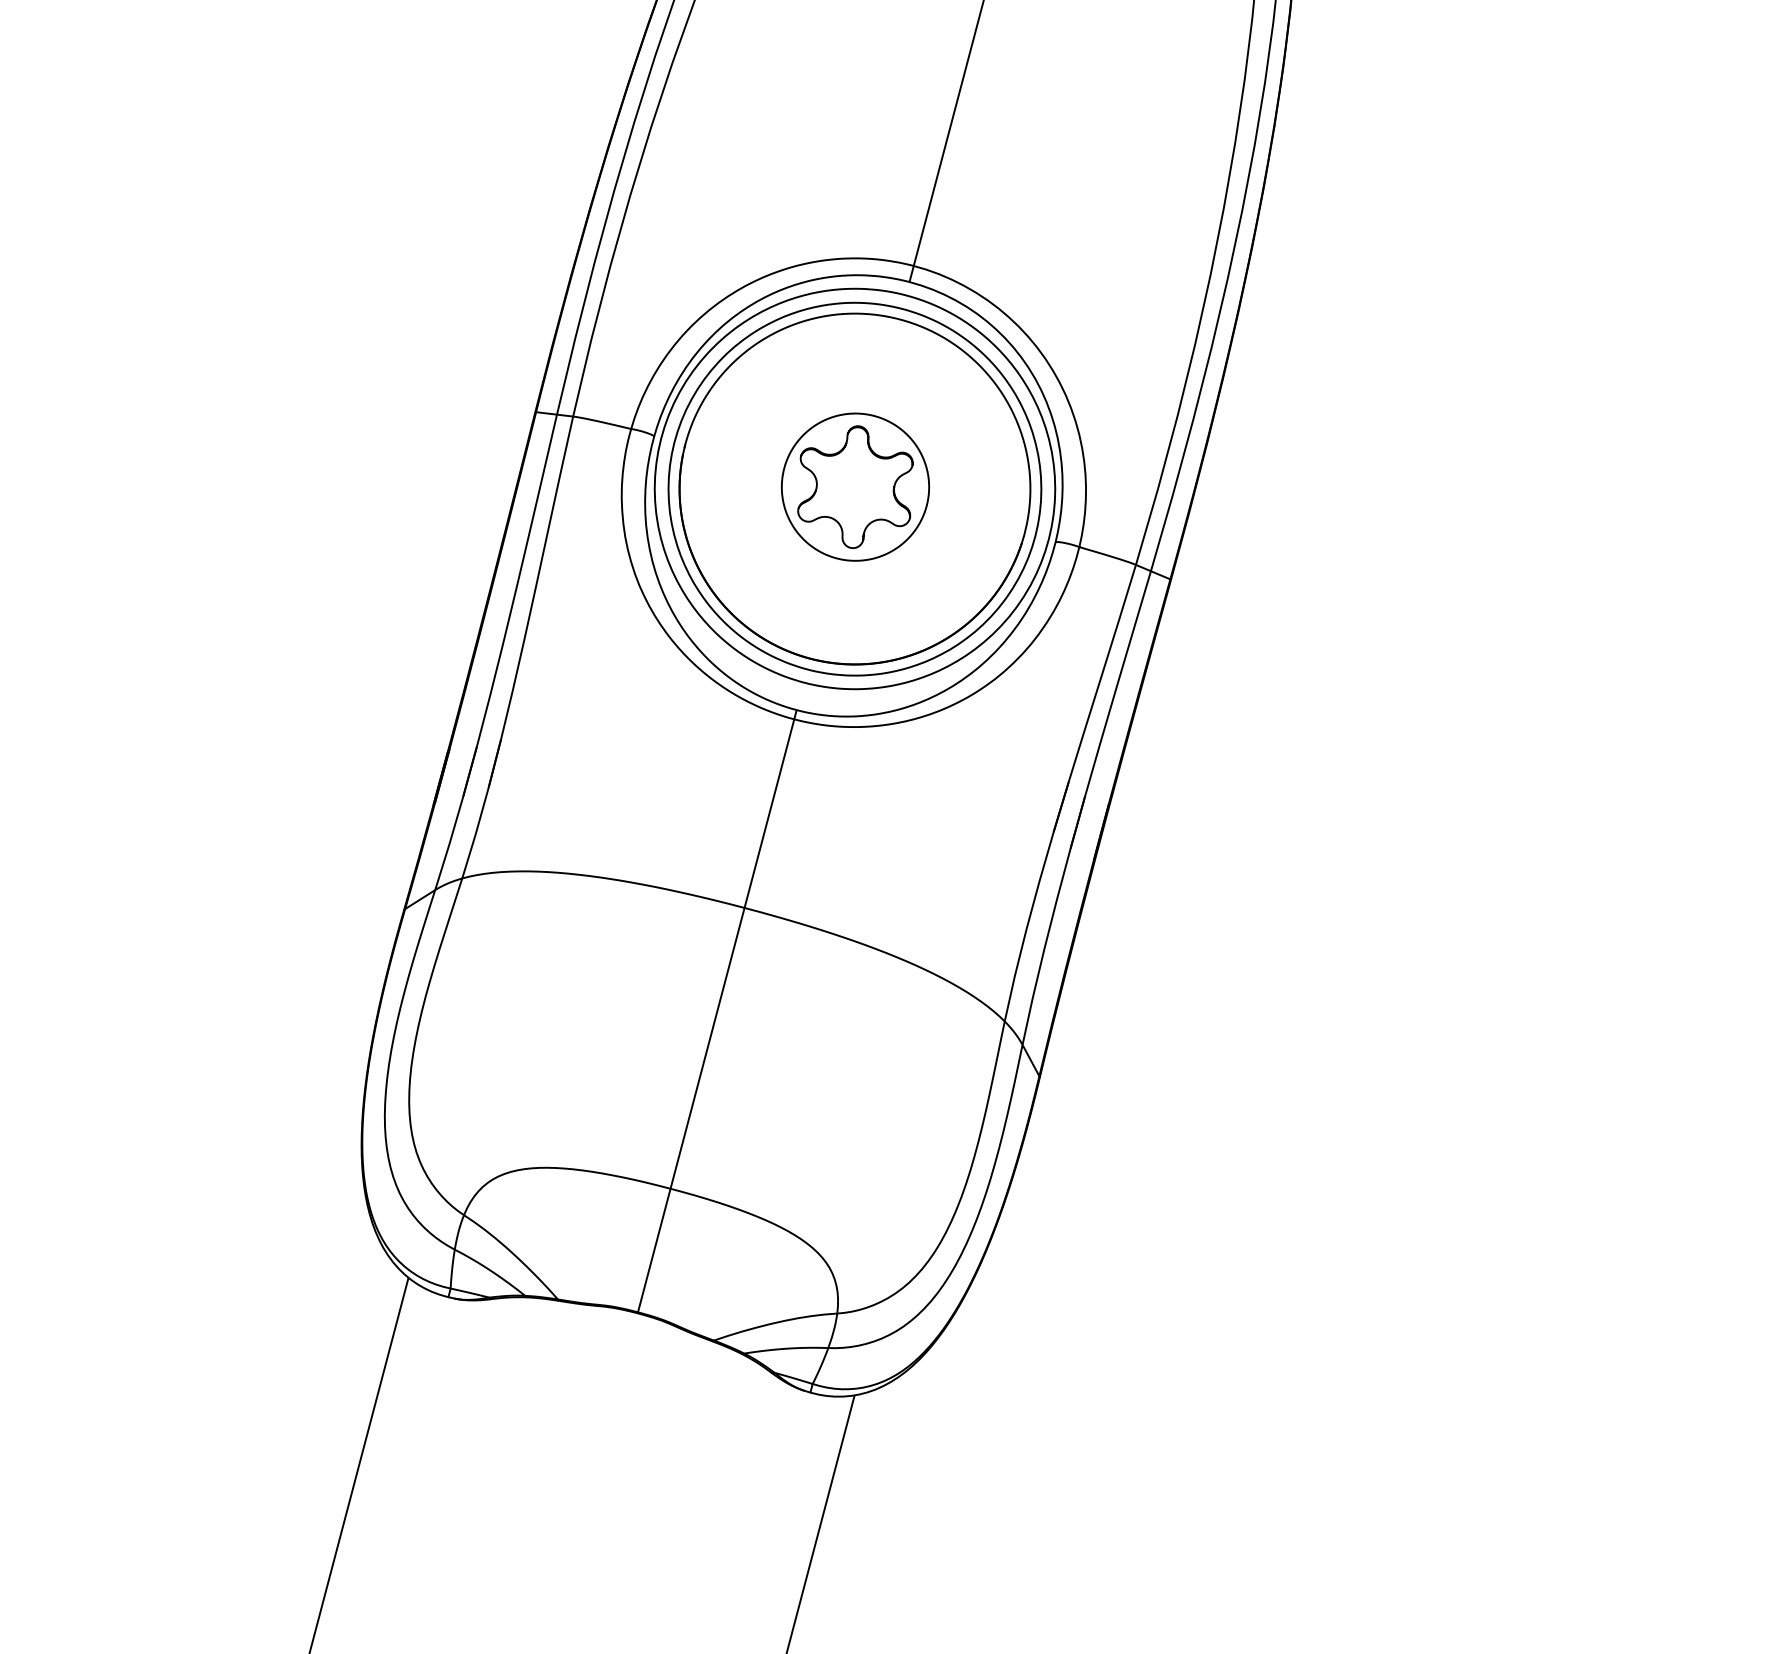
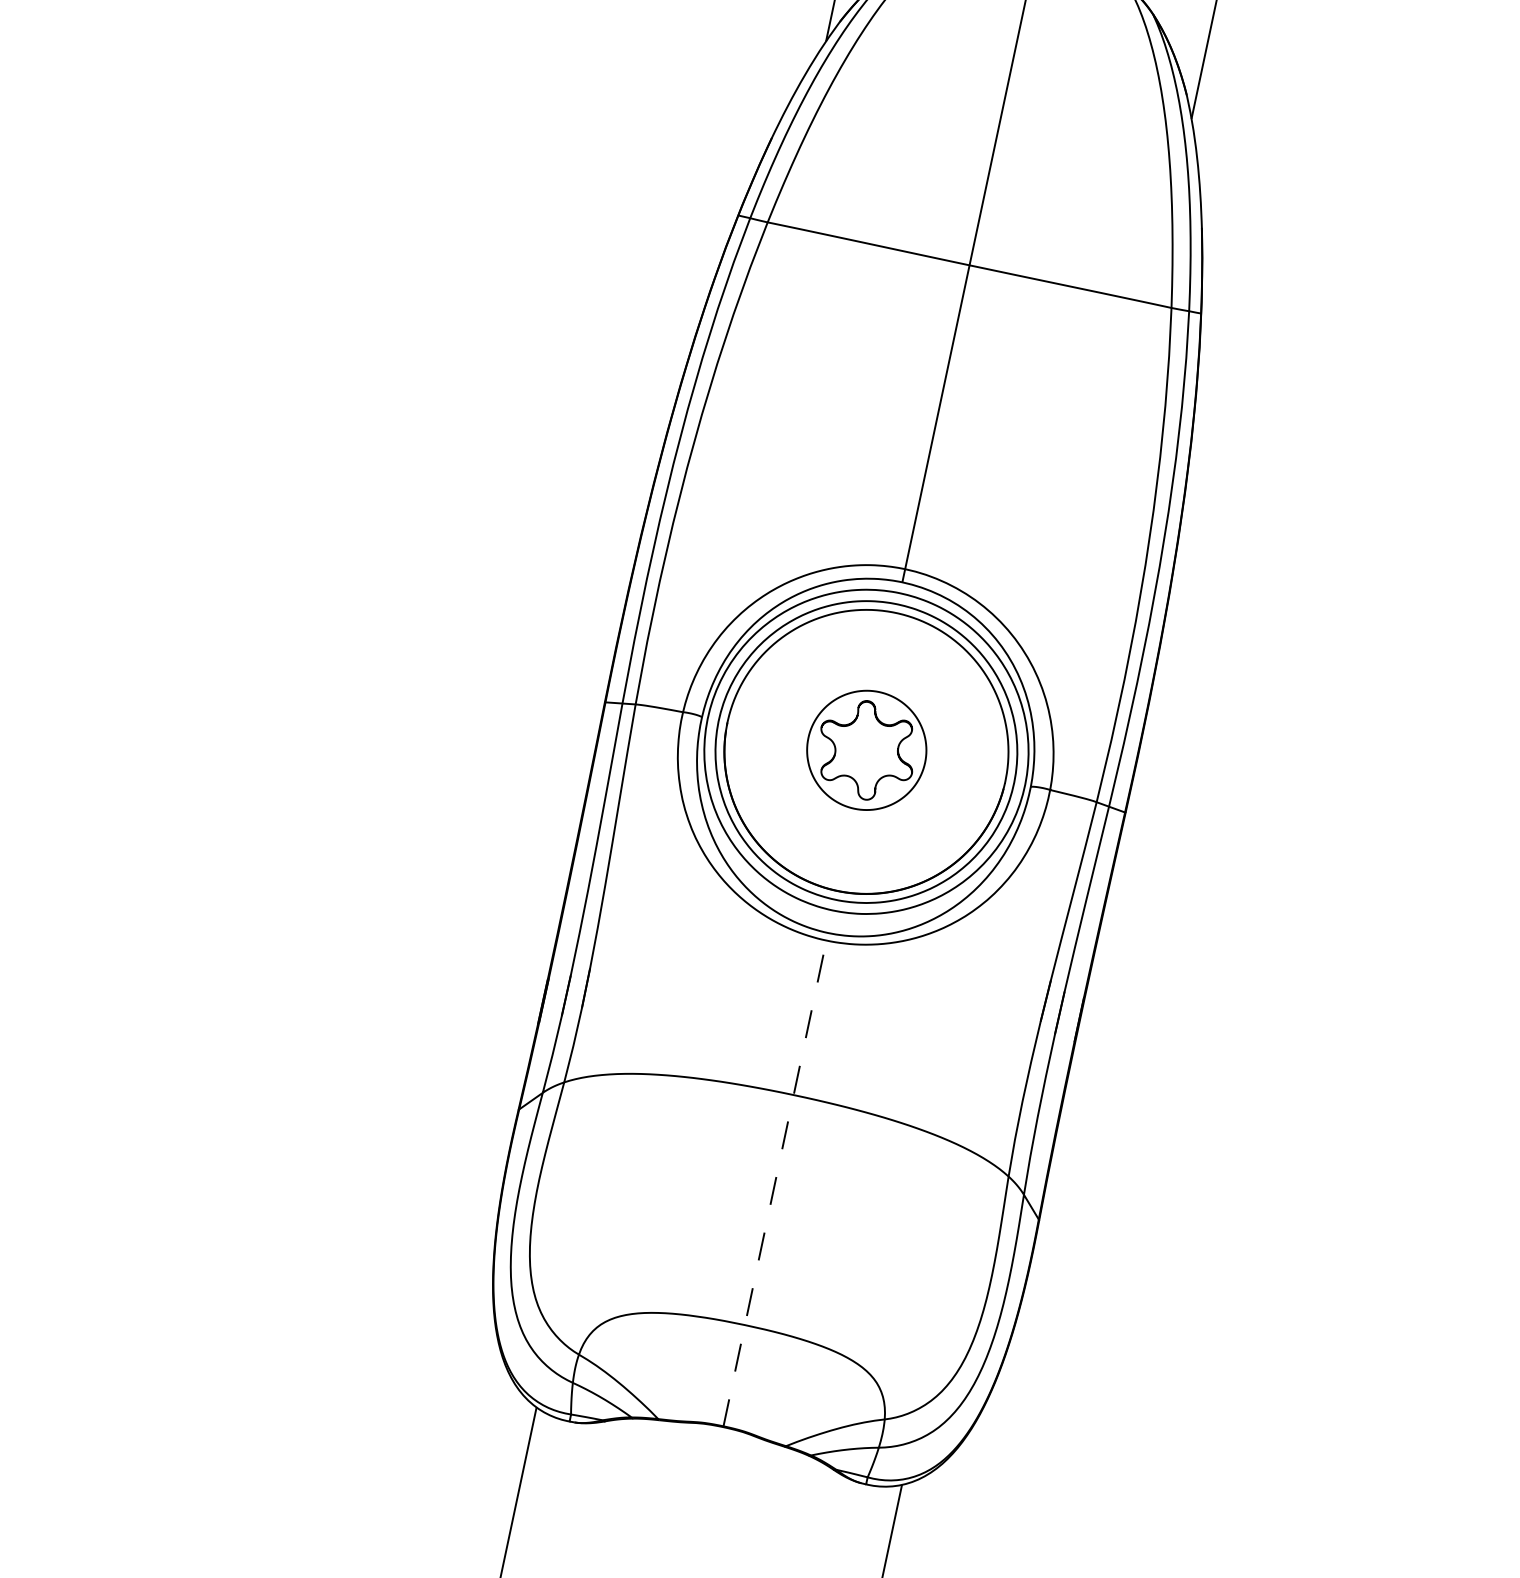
line: (716, 1012) -> (775, 1180), solid -> dashed

